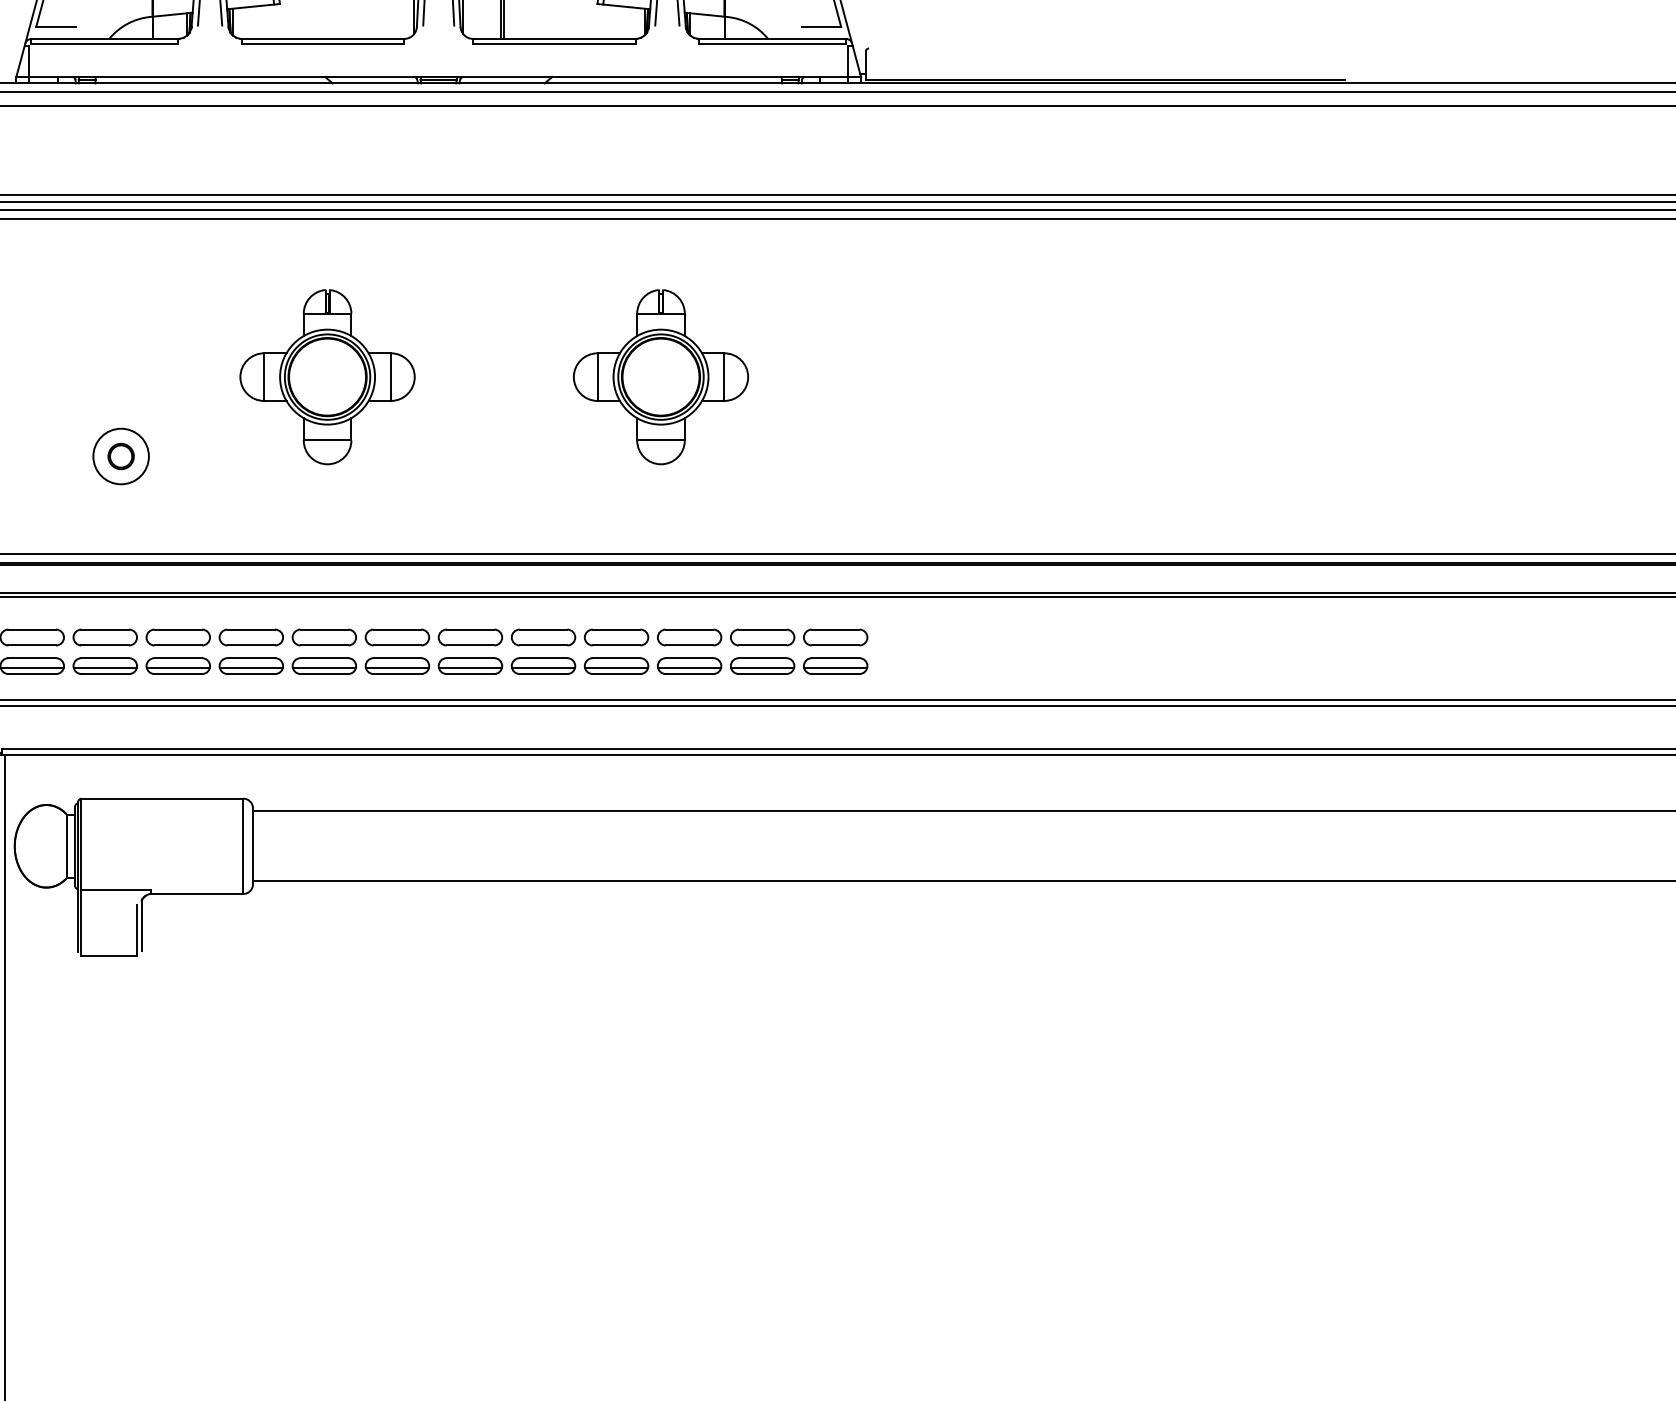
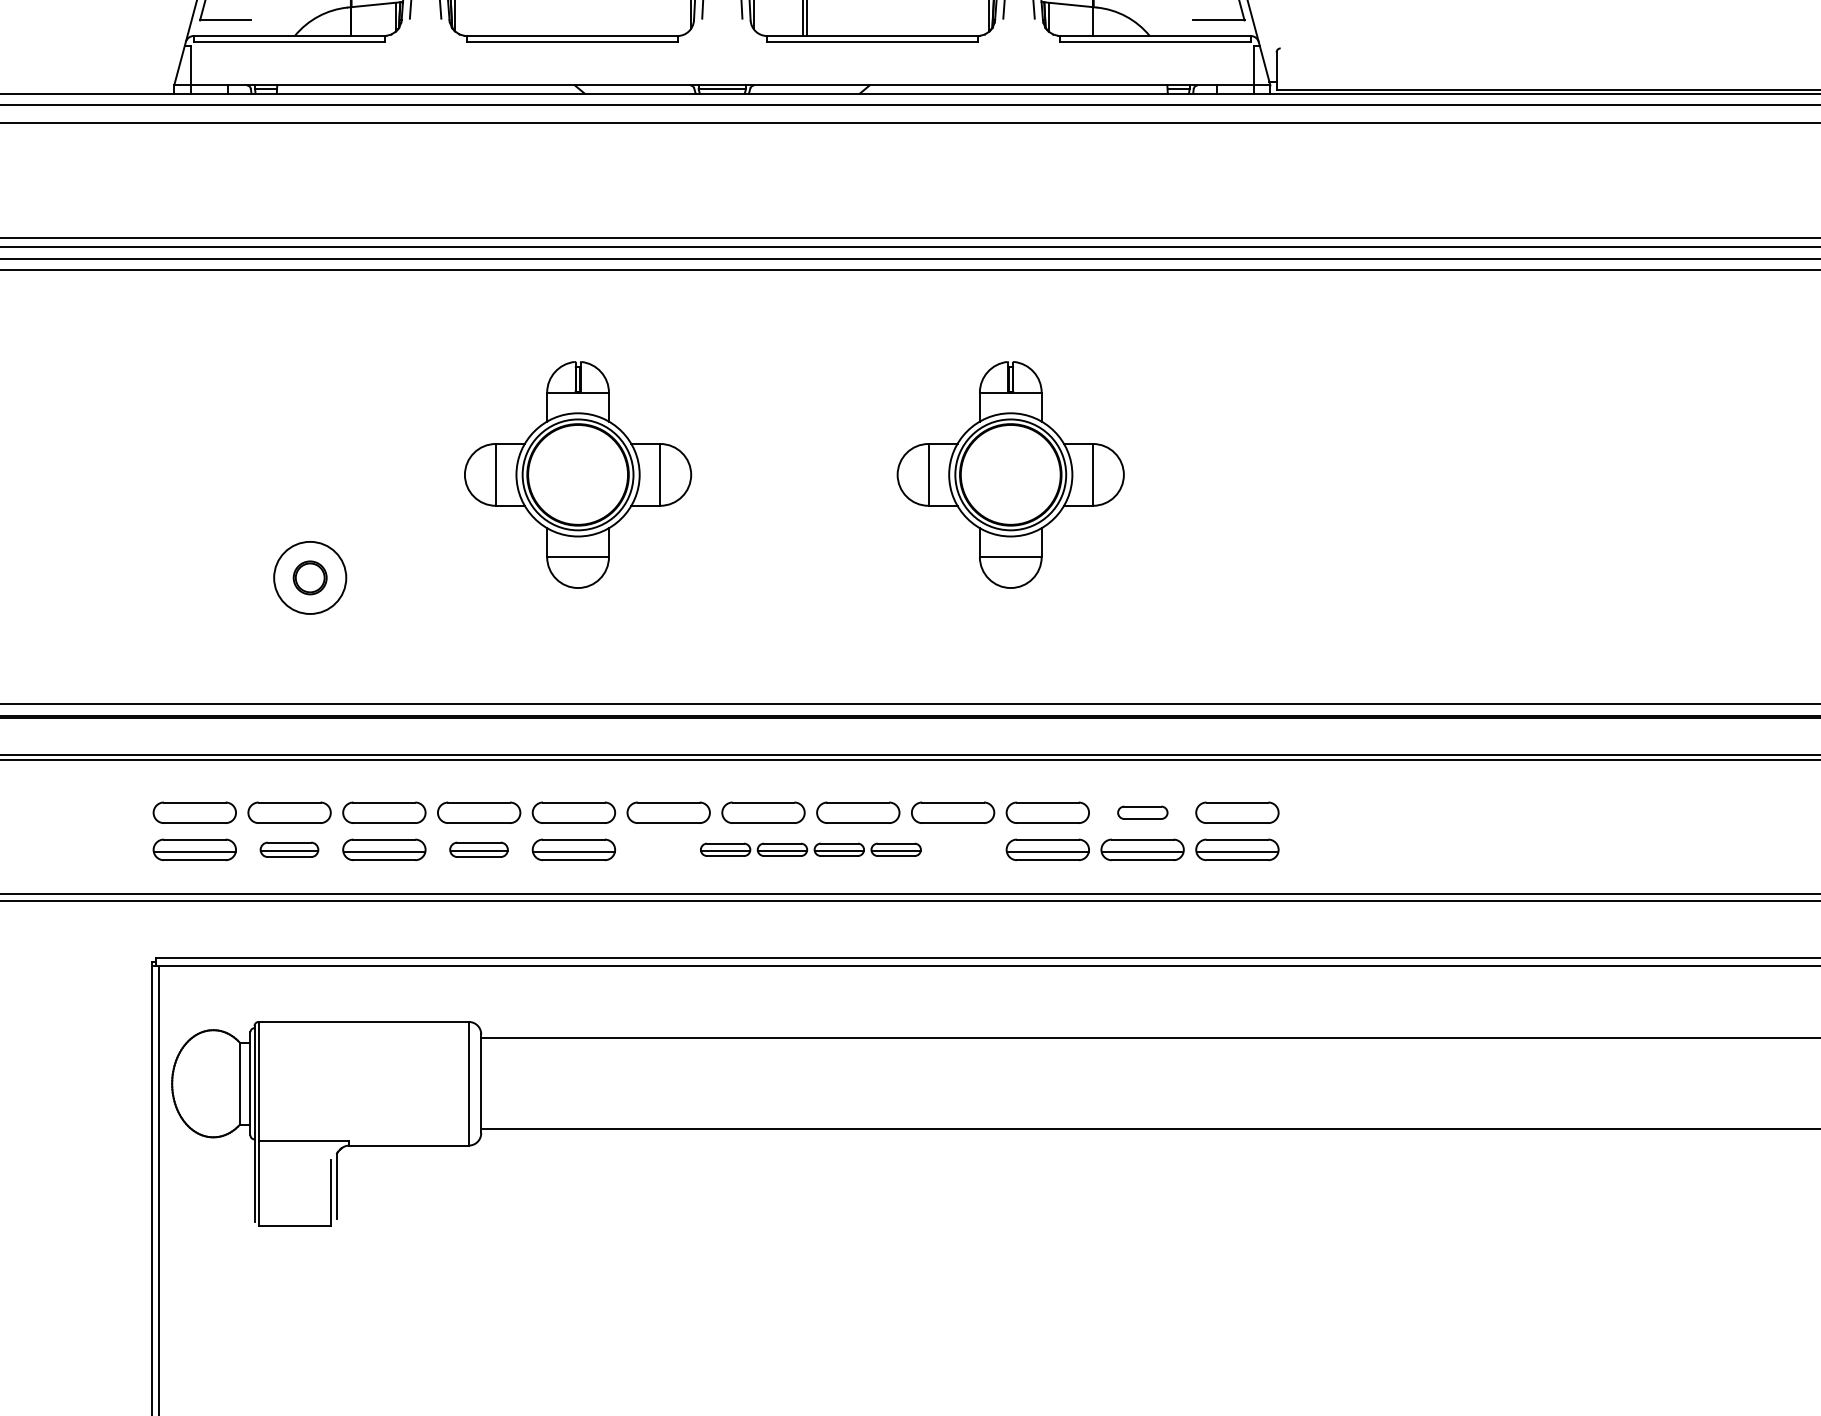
part: (762, 637) -> (1142, 812), size x0.6
part: (104, 665) -> (288, 849), size x0.7
part: (250, 665) -> (478, 849), size x0.7
part: (506, 665) -> (810, 849), size x0.6

